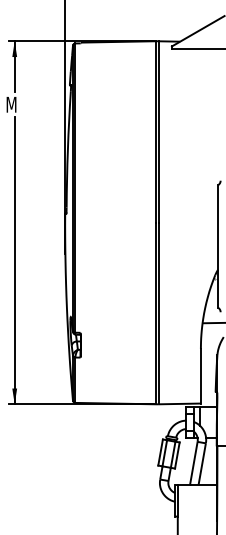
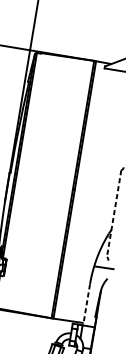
line: (217, 246) -> (113, 213), solid -> dashed
line: (200, 376) -> (86, 303), solid -> dashed

